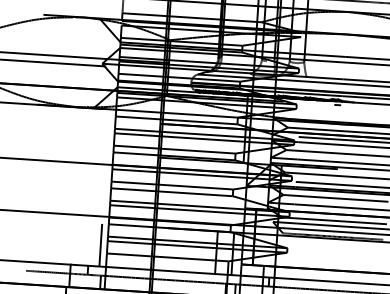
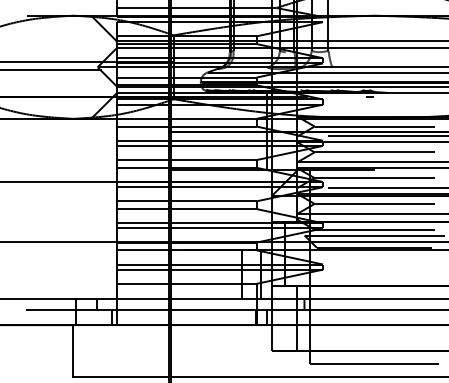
line: (100, 244) -> (109, 274), removed

